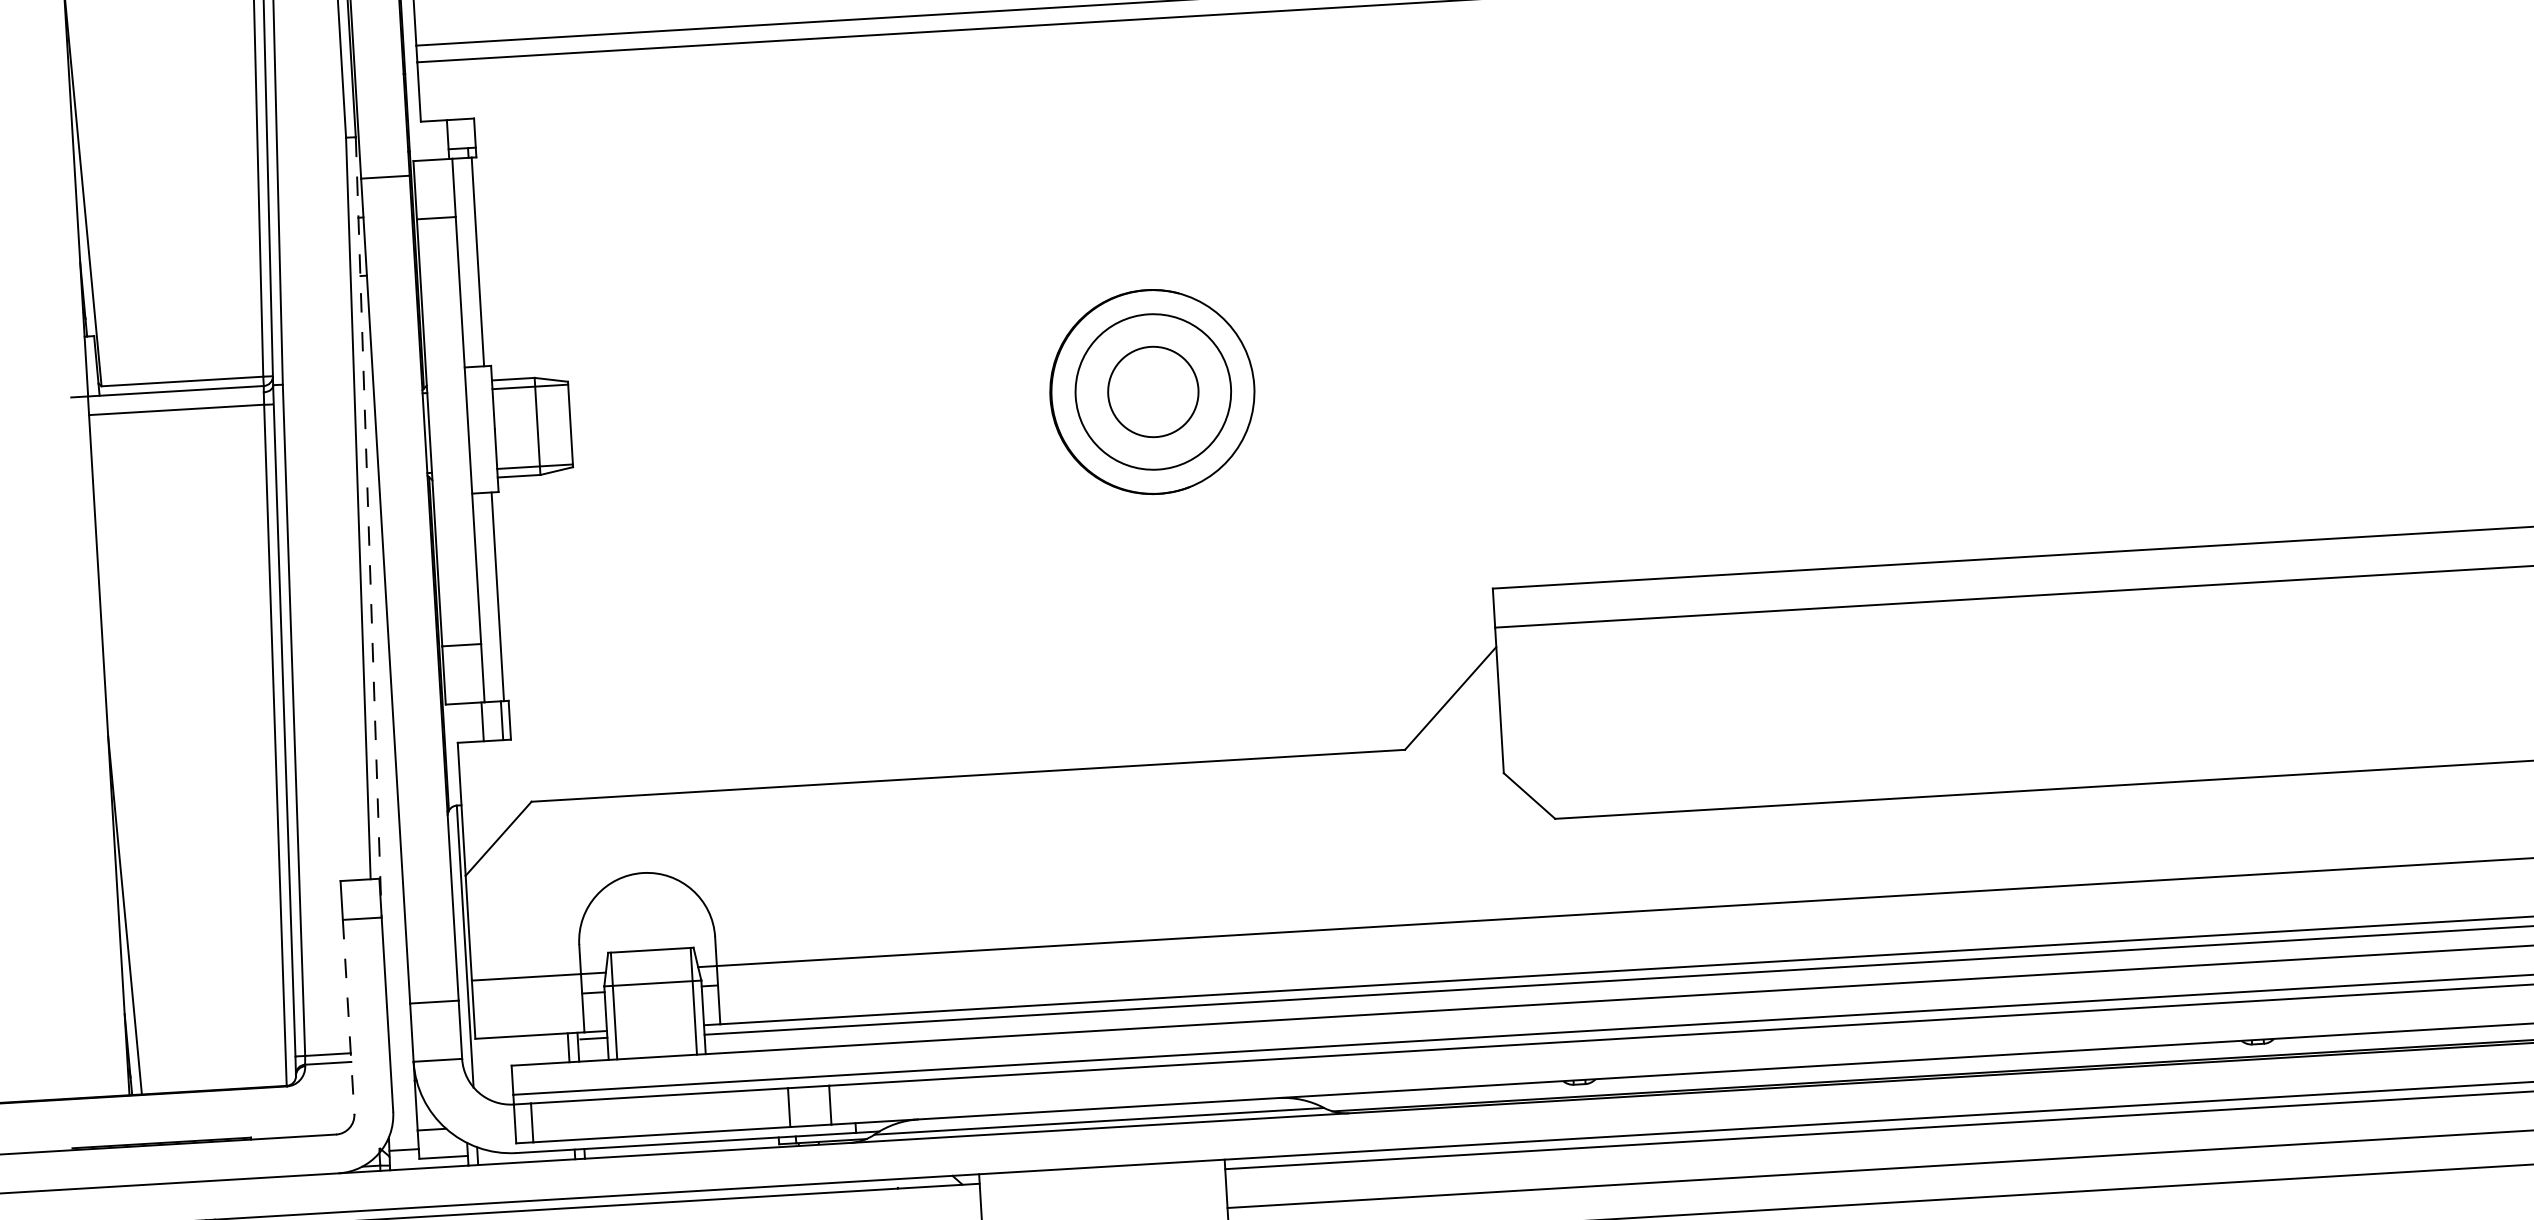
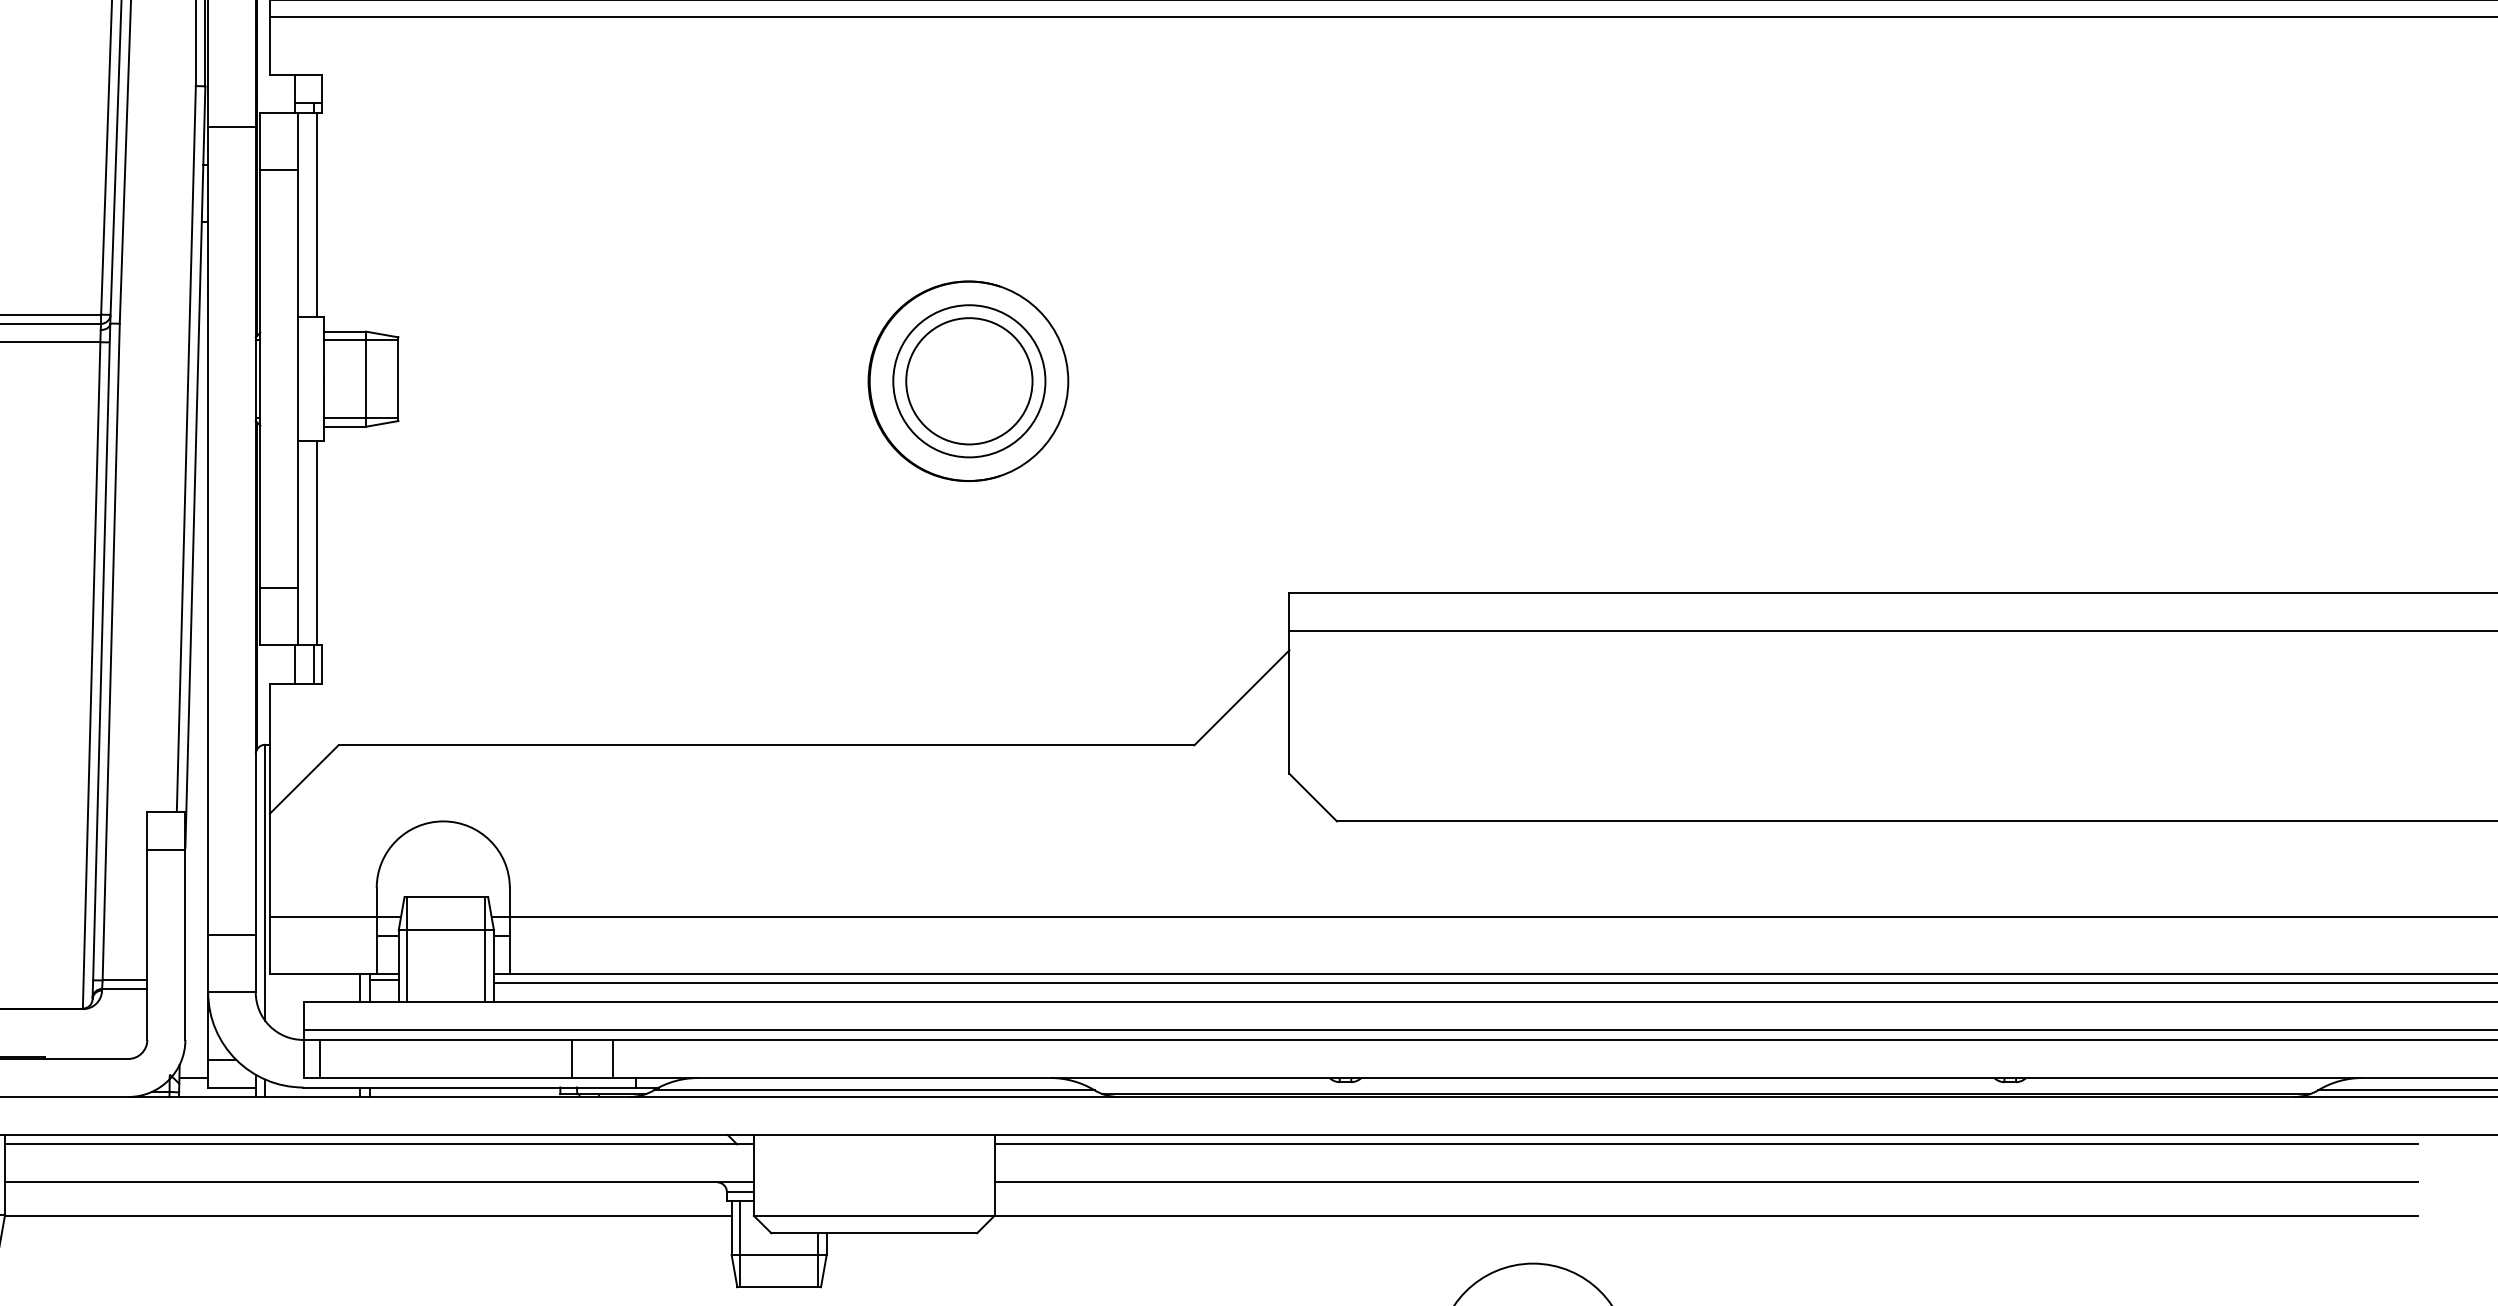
circle: (1153, 392) -> (969, 381), size x1.43
line: (368, 526) -> (195, 467), dashed -> solid
line: (348, 1017) -> (147, 945), dashed -> solid

